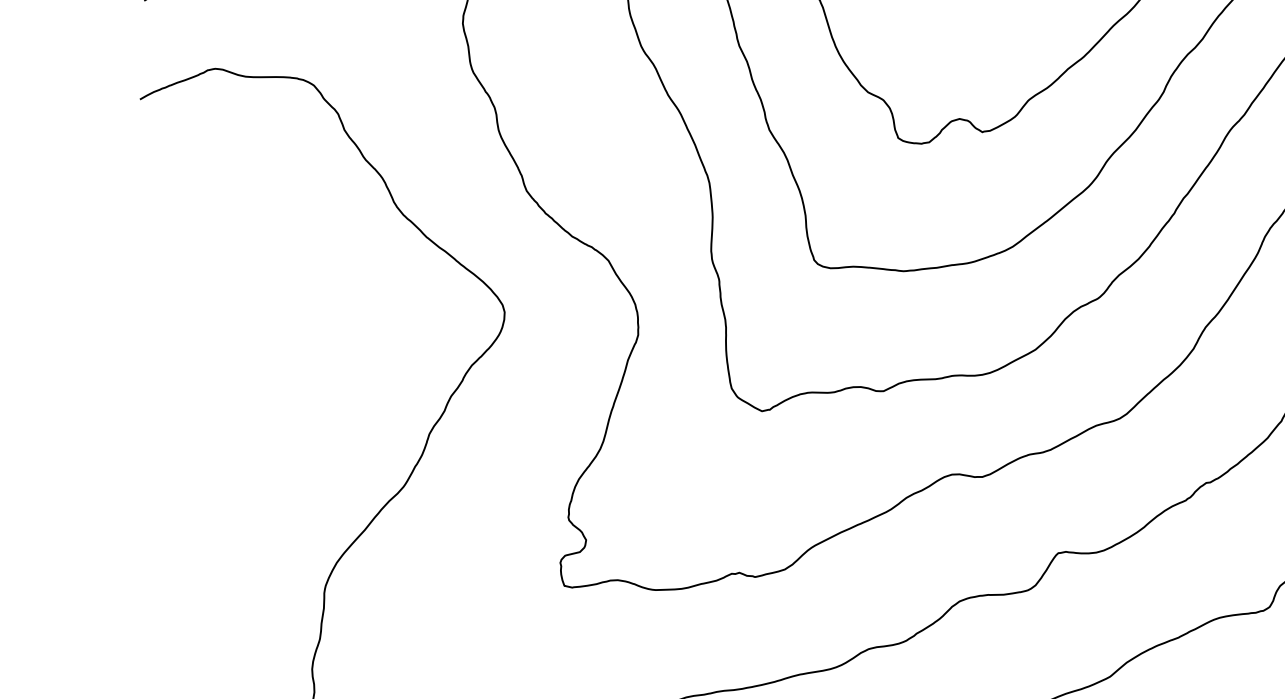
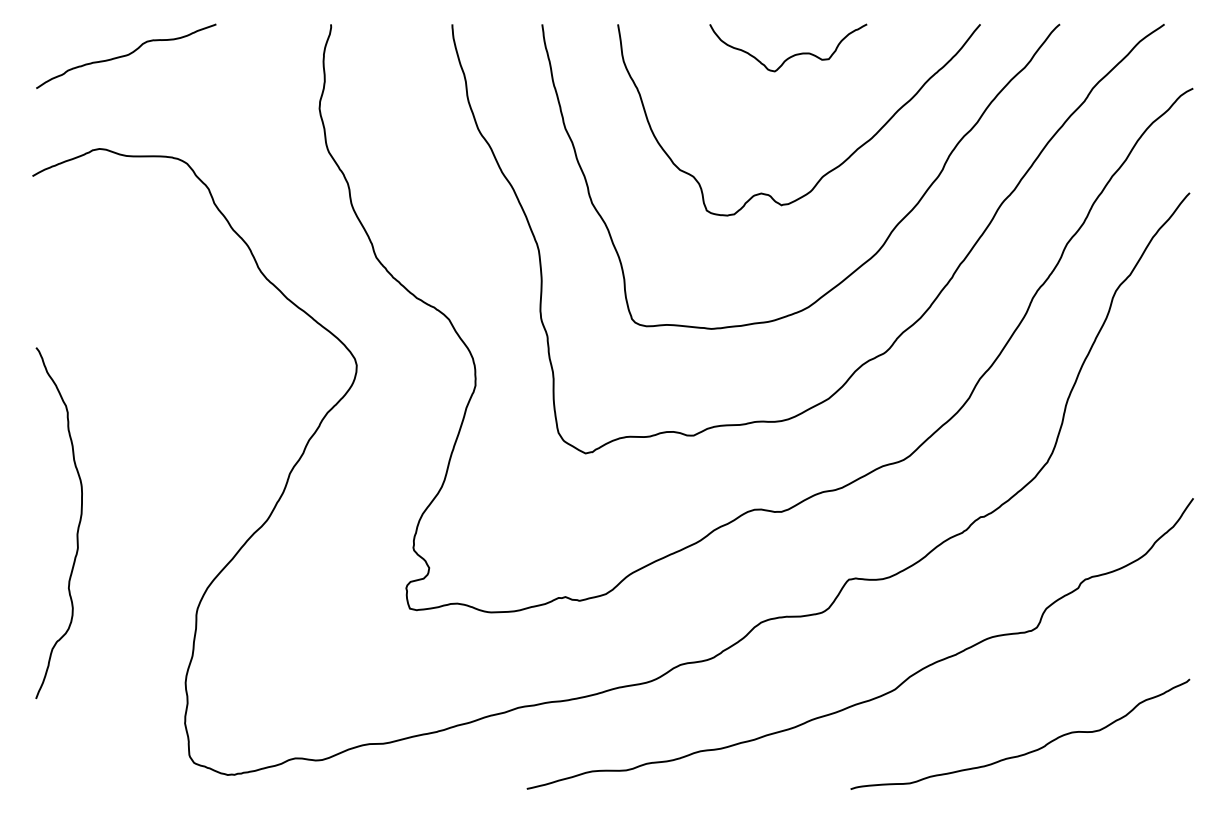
curve: (190, 493) -> (77, 526), added

